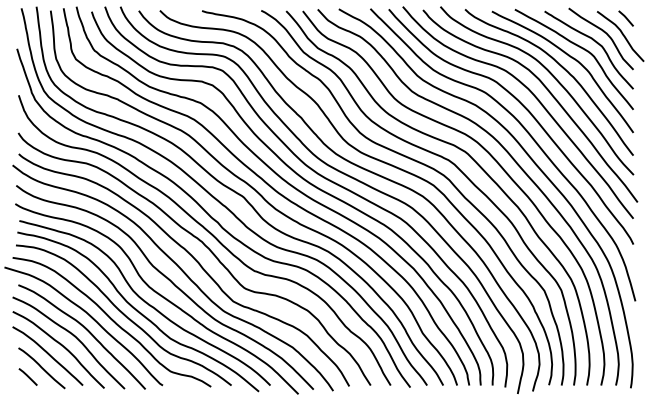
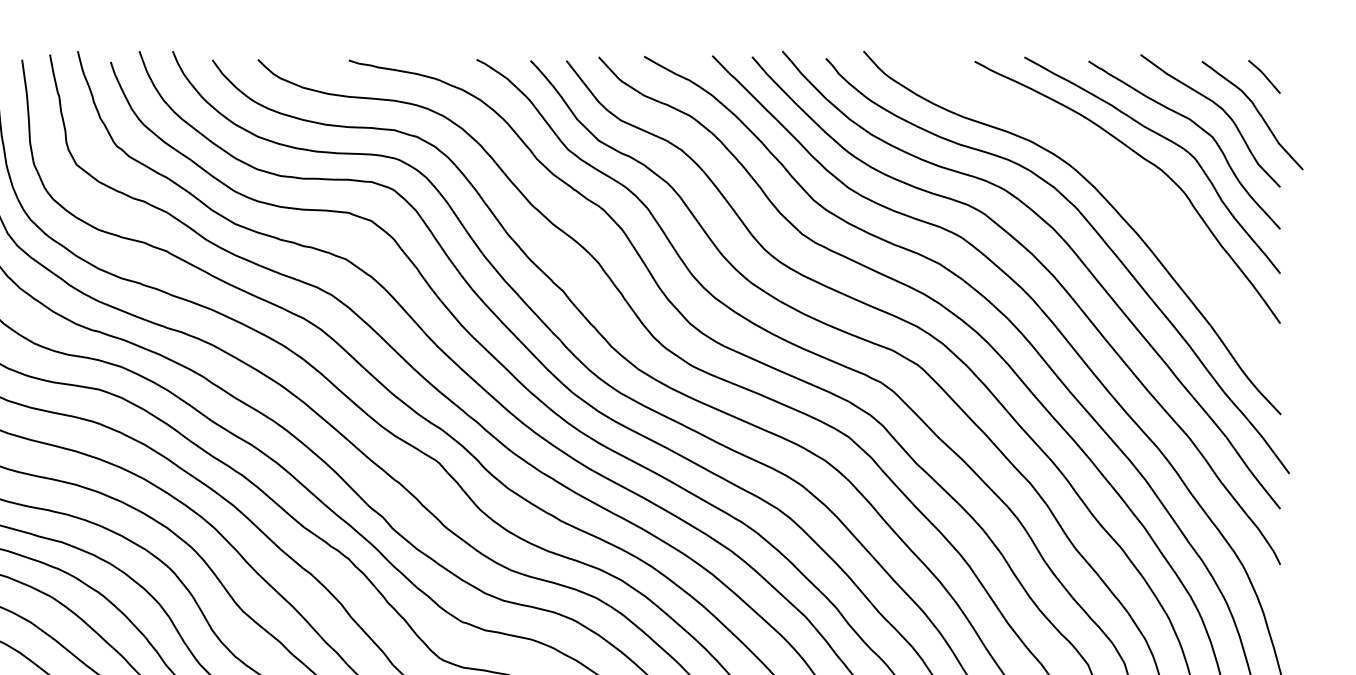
curve: (562, 68) -> (1127, 184), removed

